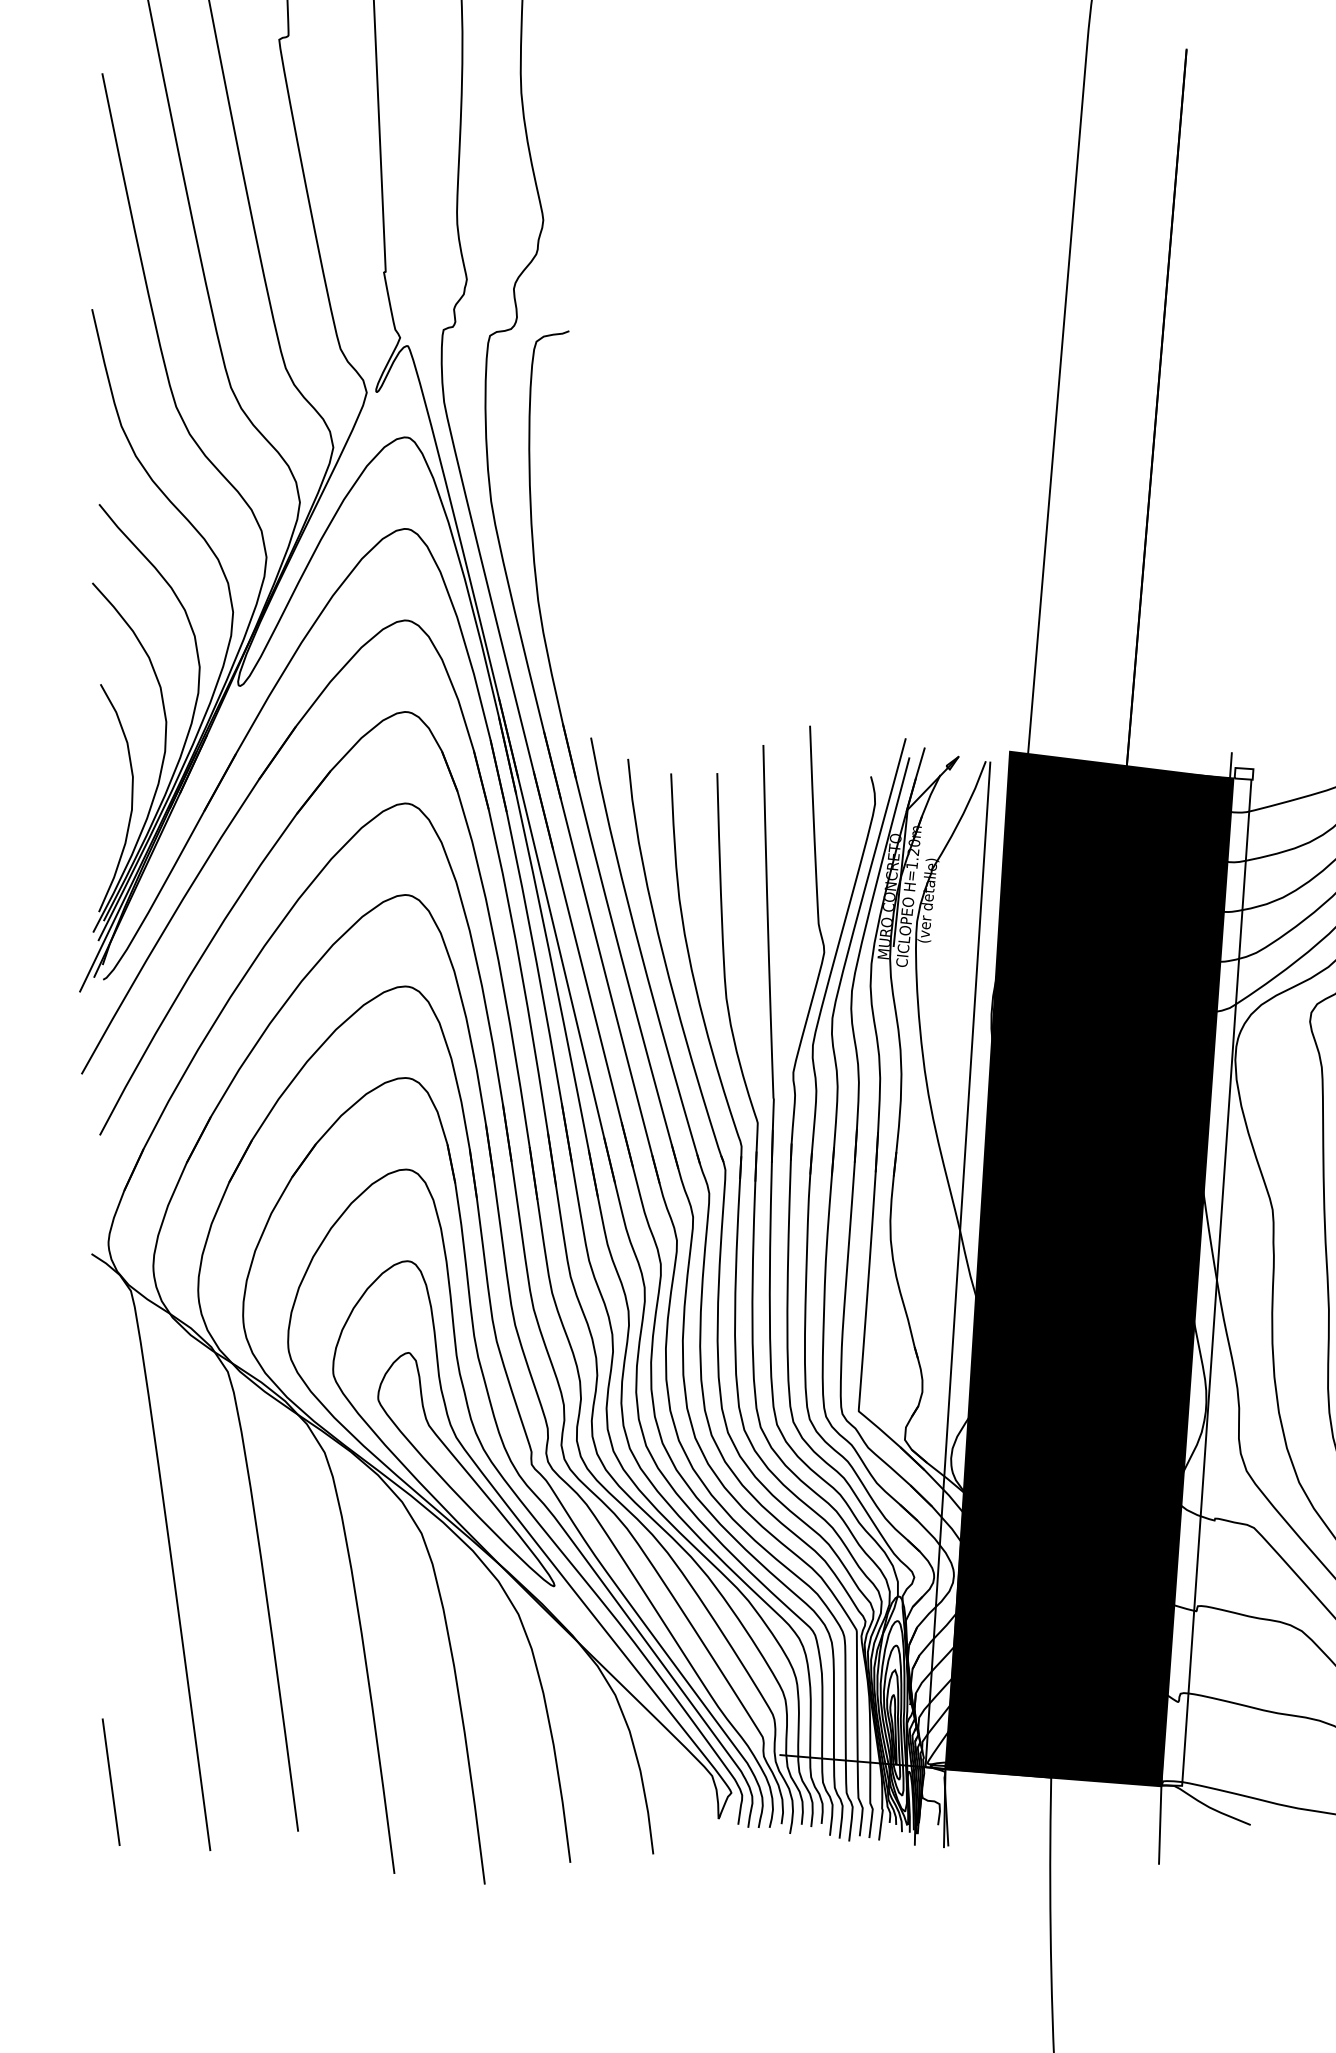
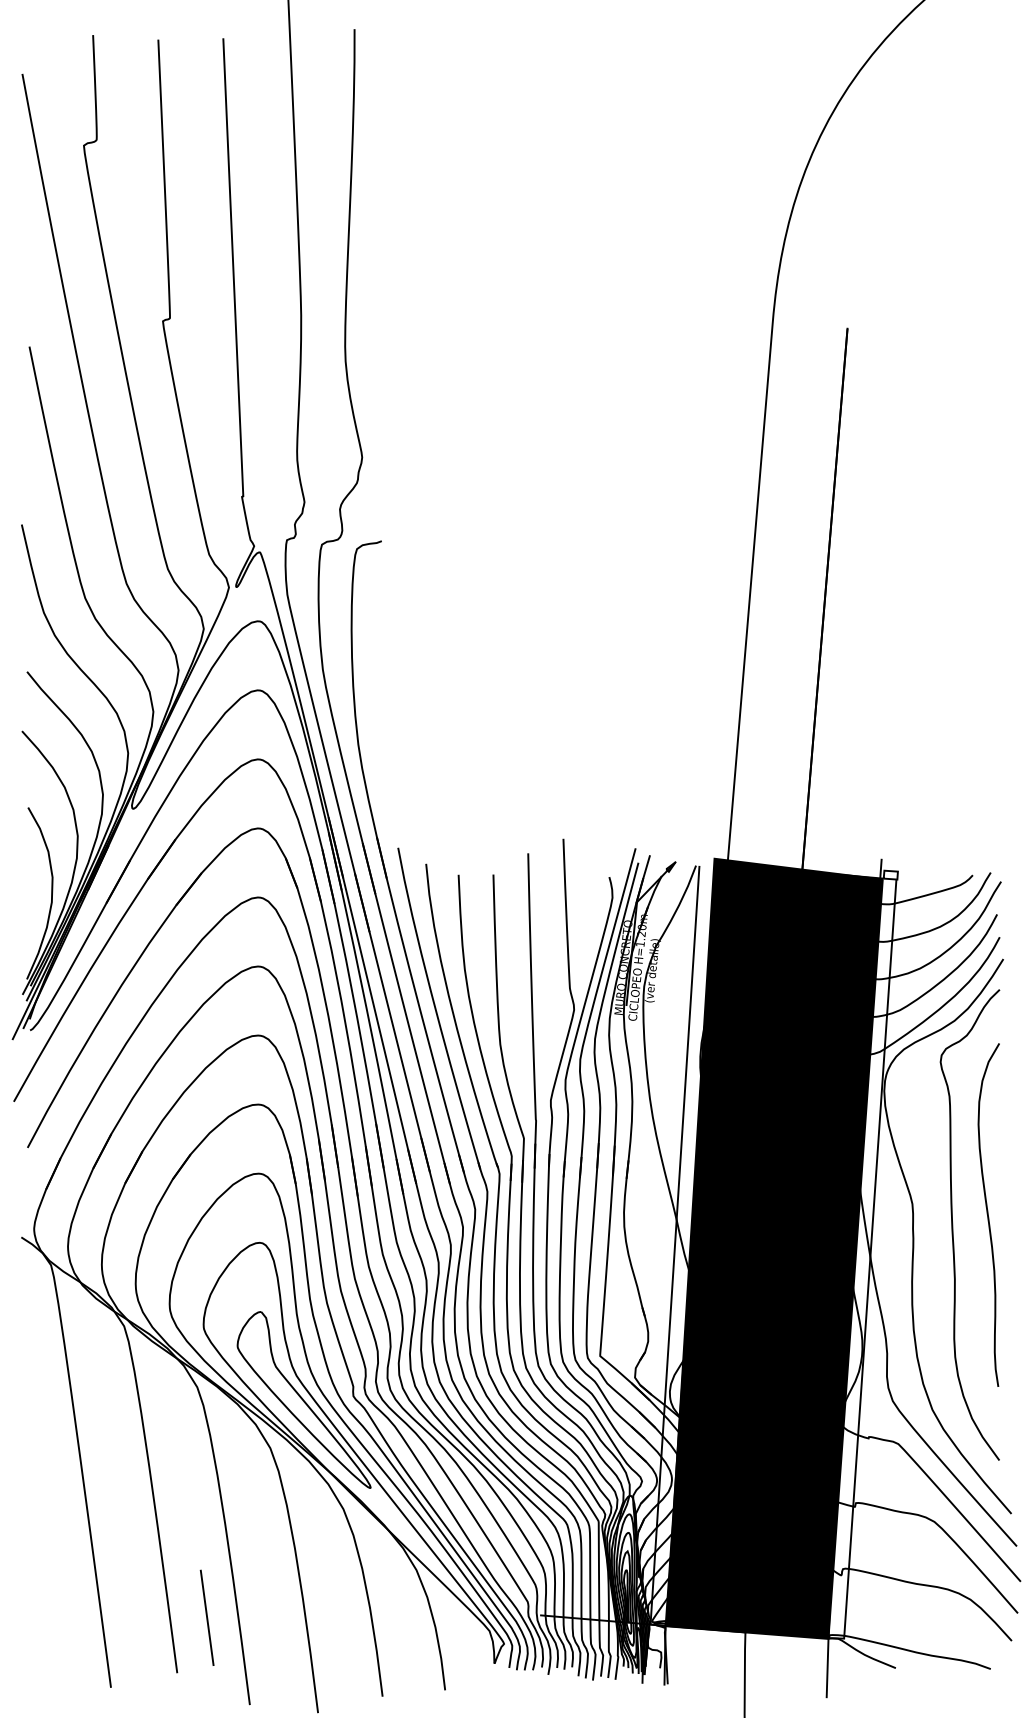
line: (110, 1781) -> (206, 1617), moved

